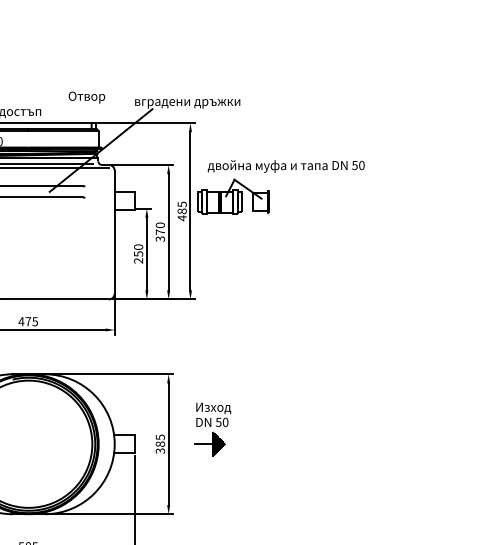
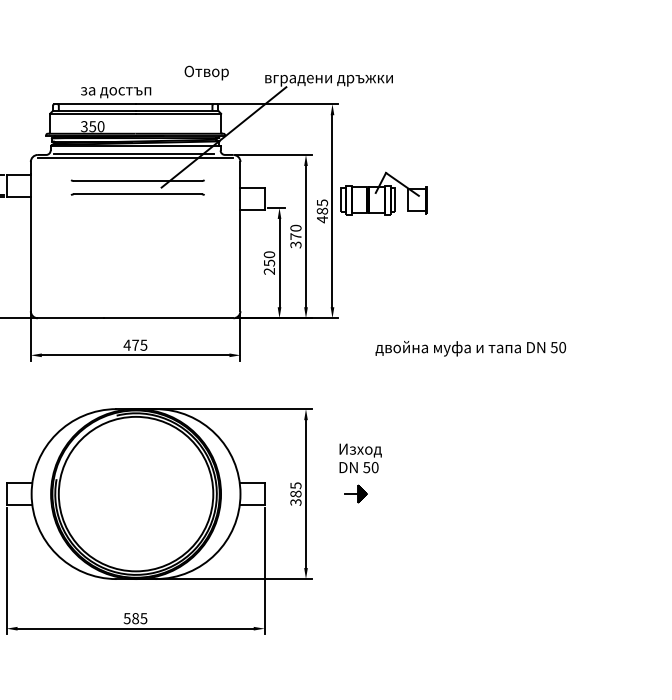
text: (285, 166) -> (470, 348), moved
part: (209, 443) -> (355, 493), size x0.6

